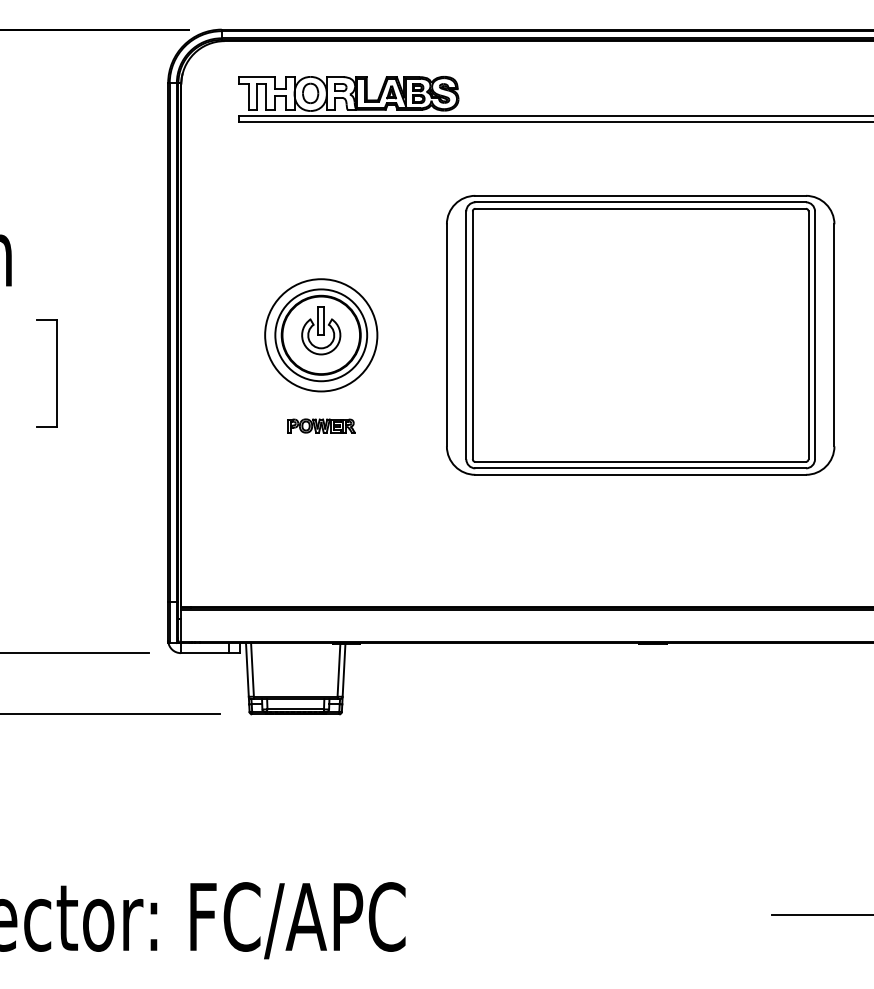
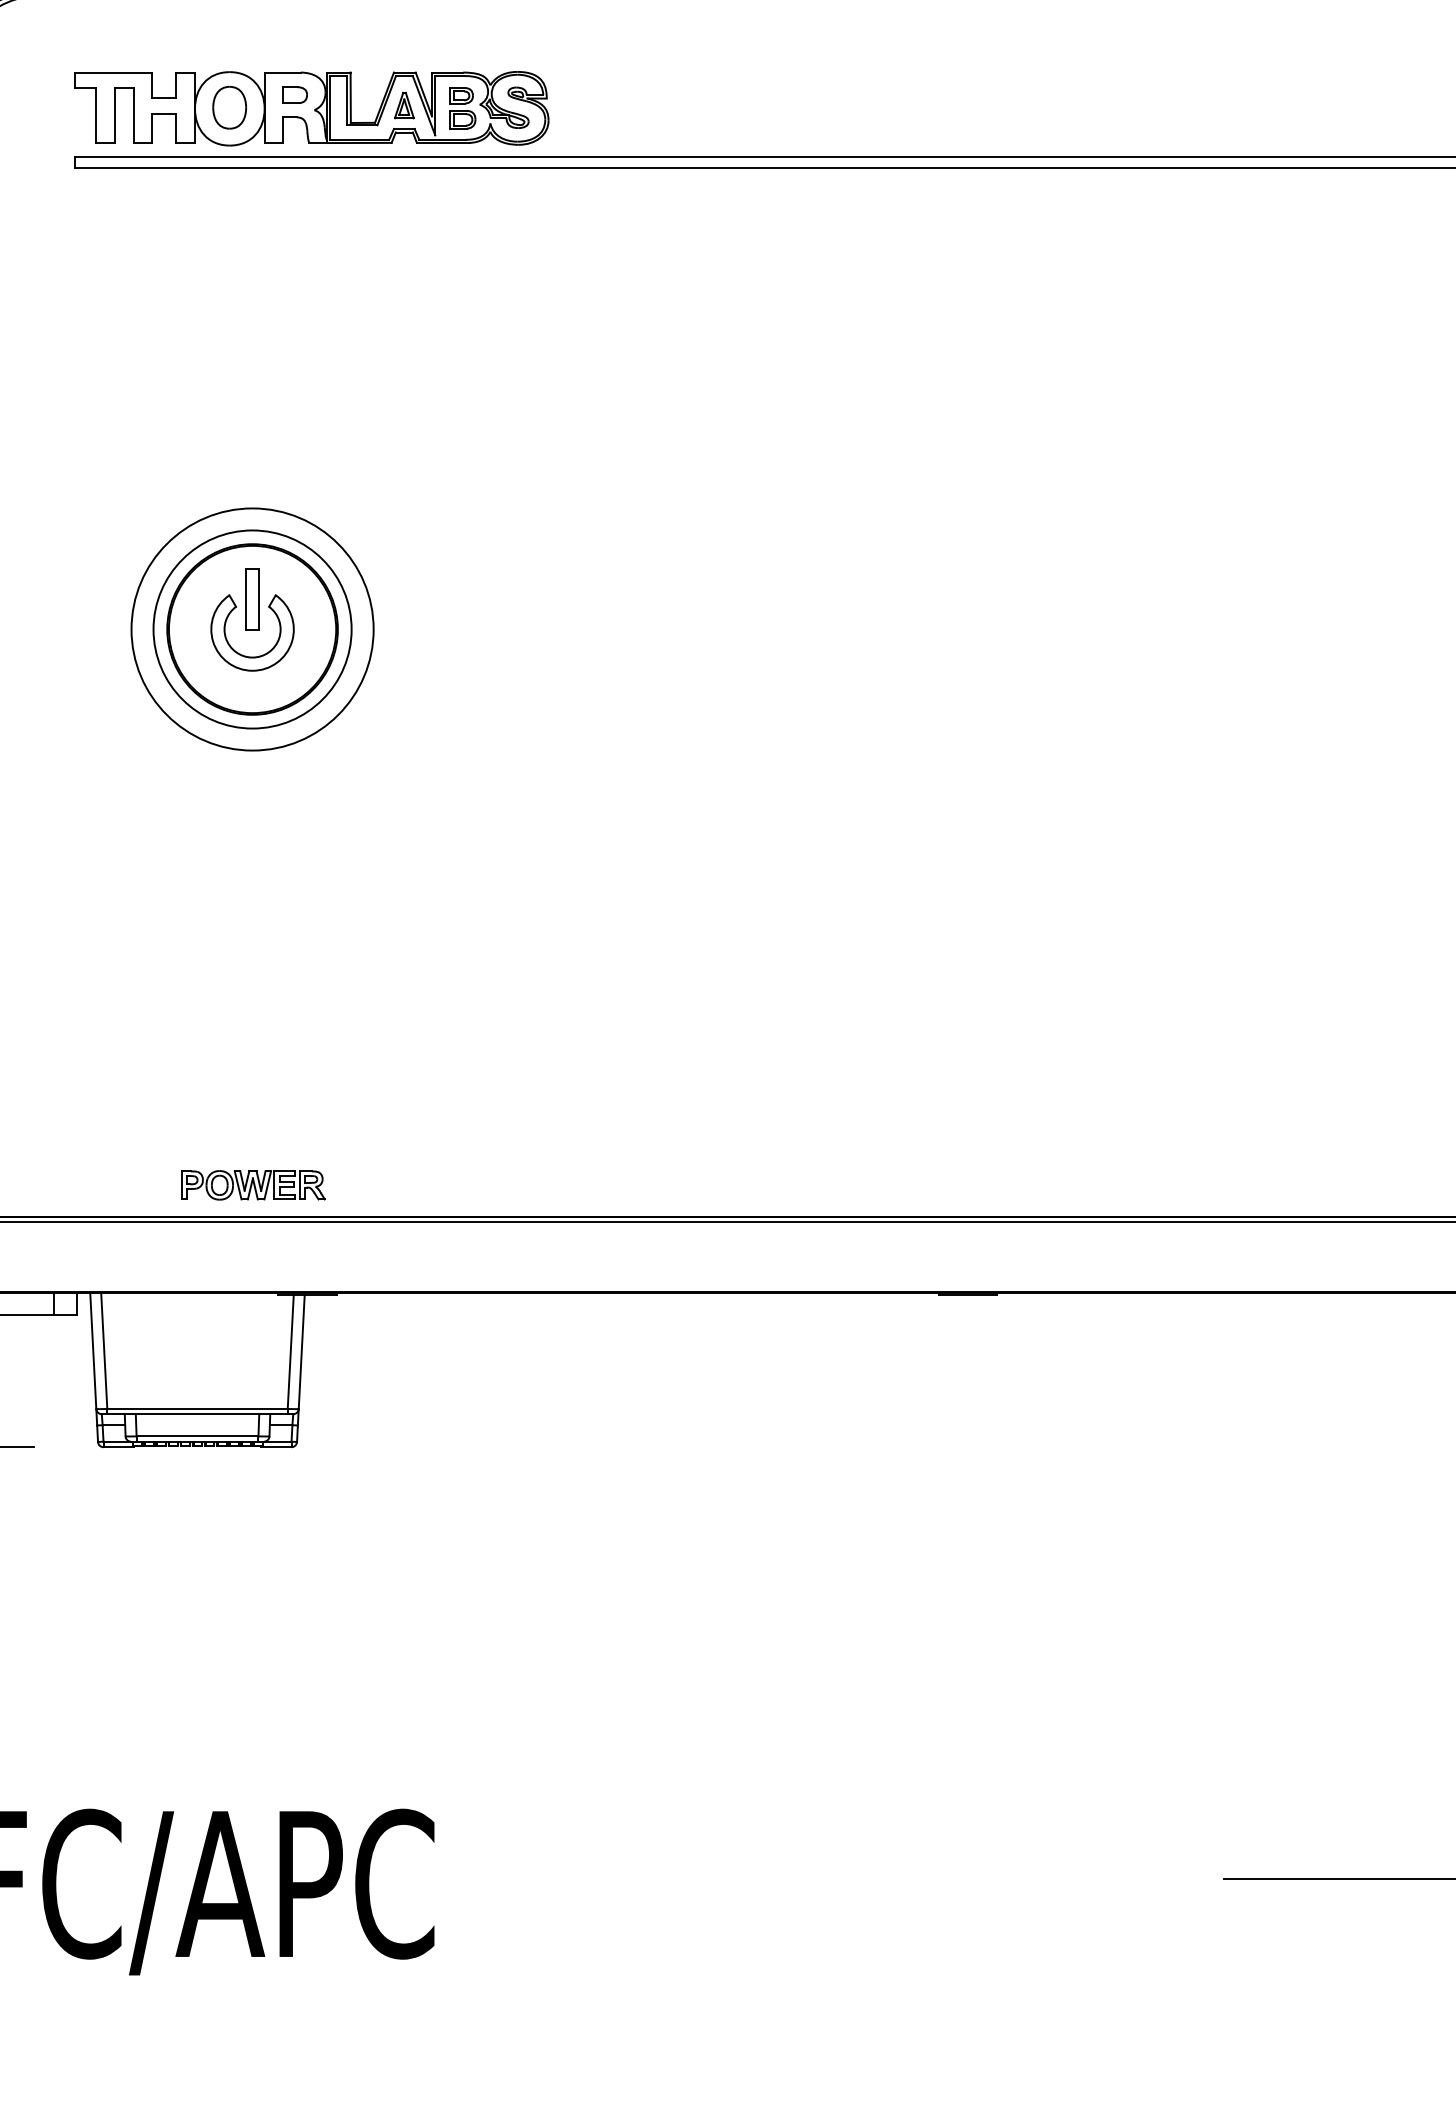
part: (640, 335) -> (941, 629), removed
part: (321, 425) -> (253, 1184), moved

